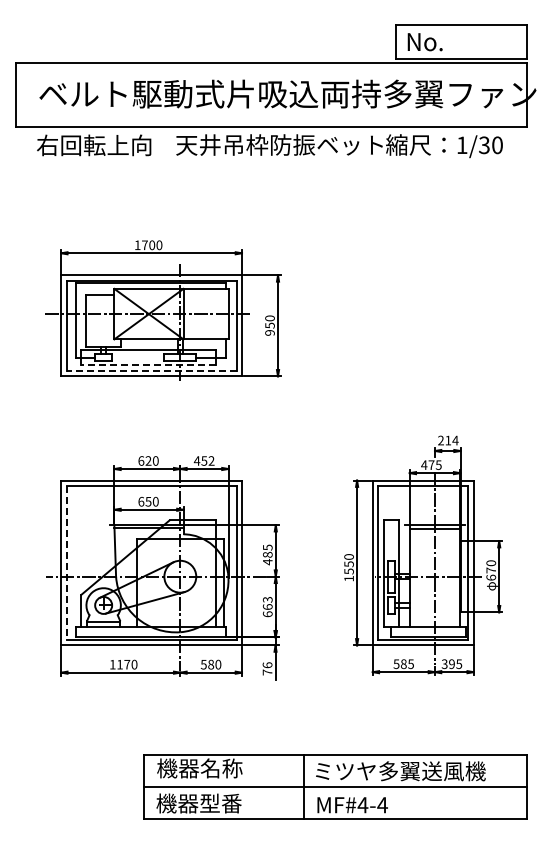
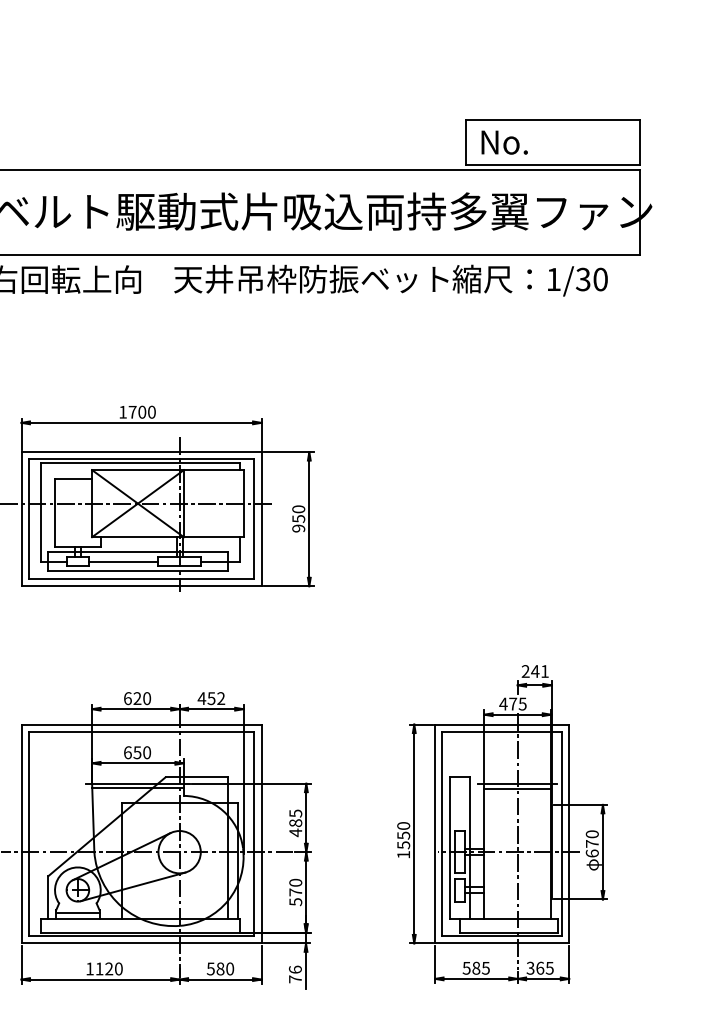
line: (138, 357) -> (124, 561), added
line: (148, 365) -> (137, 571), dashed -> solid
line: (151, 371) -> (141, 579), dashed -> solid
text: (451, 440) -> (539, 671), 214 -> 241
line: (66, 563) -> (28, 834), dashed -> solid
text: (267, 606) -> (295, 891), 663 -> 570
text: (127, 664) -> (109, 968), 1170 -> 1120
text: (451, 664) -> (539, 968), 395 -> 365

